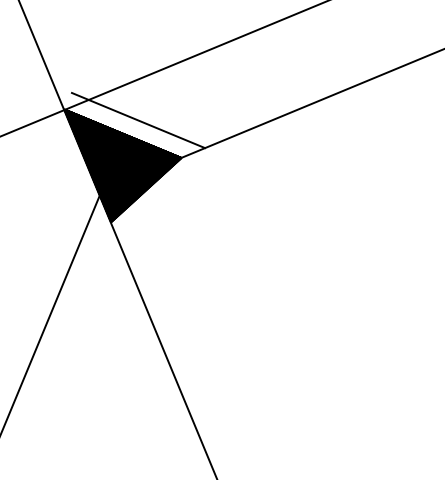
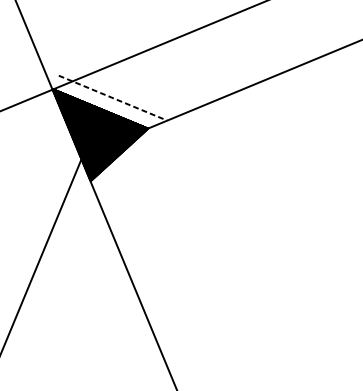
line: (138, 120) -> (113, 98), solid -> dashed

